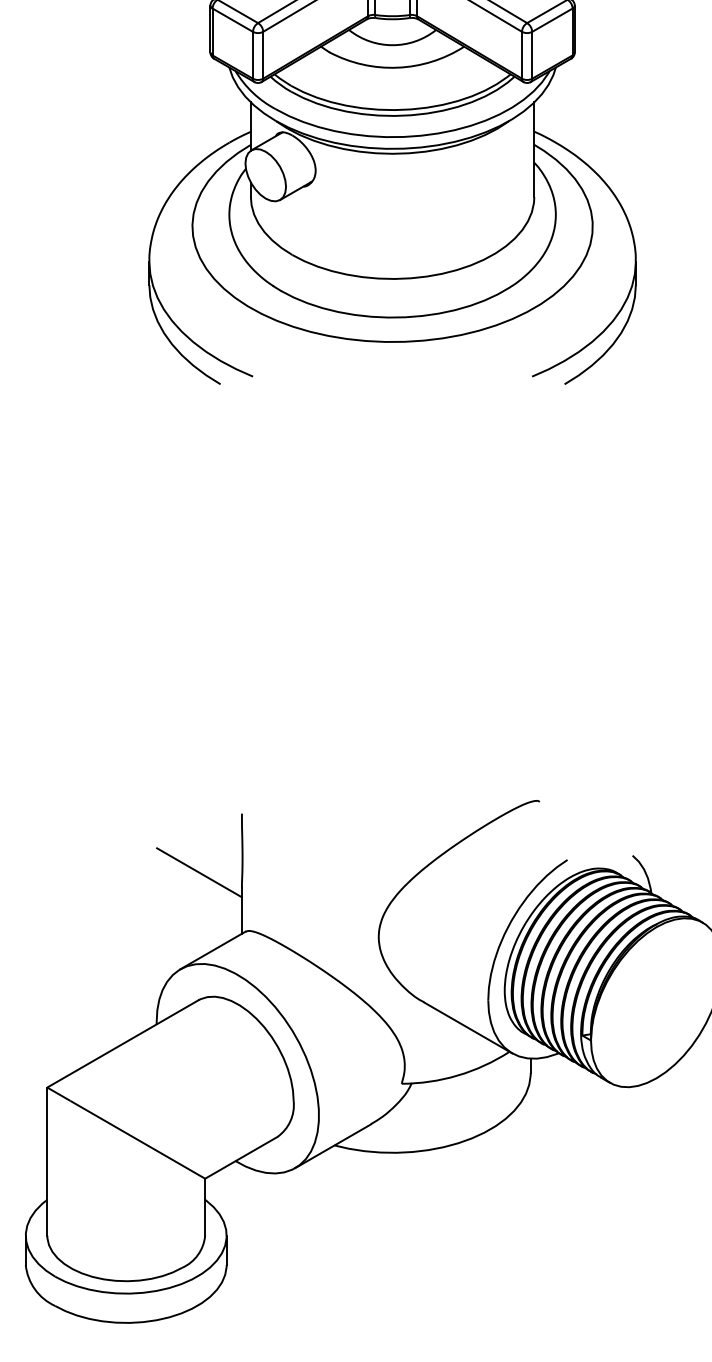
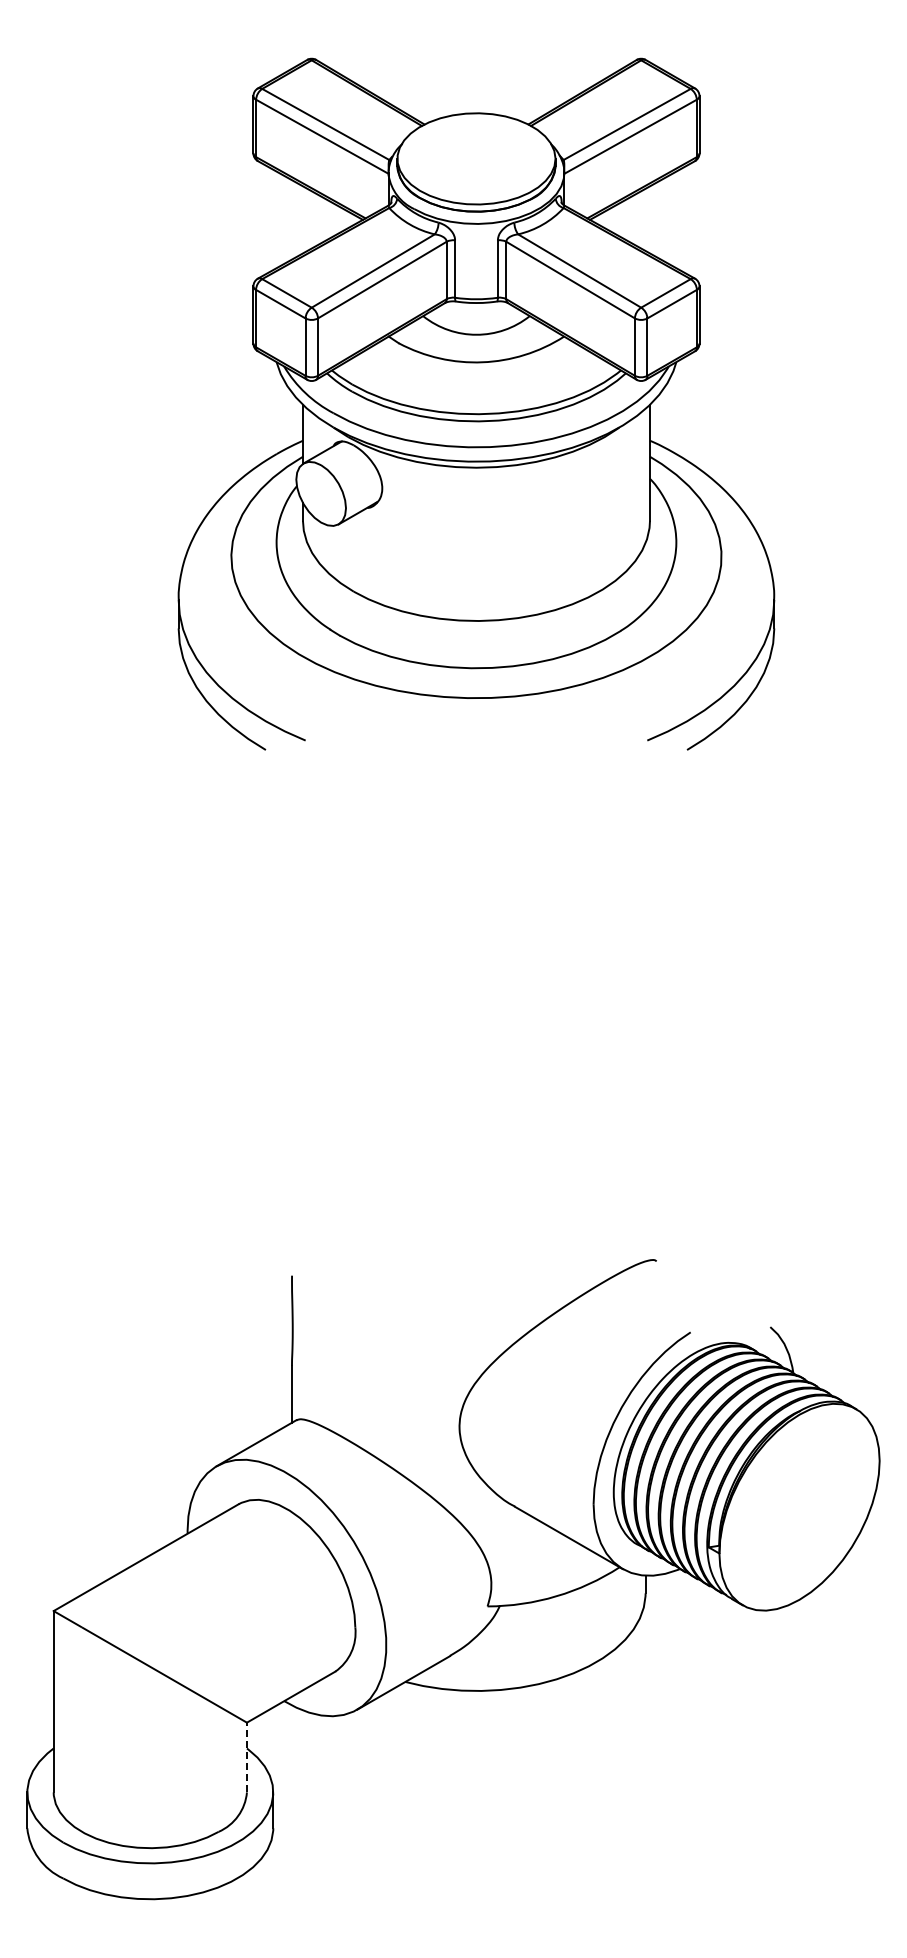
line: (199, 873) -> (239, 1348), removed
line: (204, 1207) -> (246, 1757), solid -> dashed

